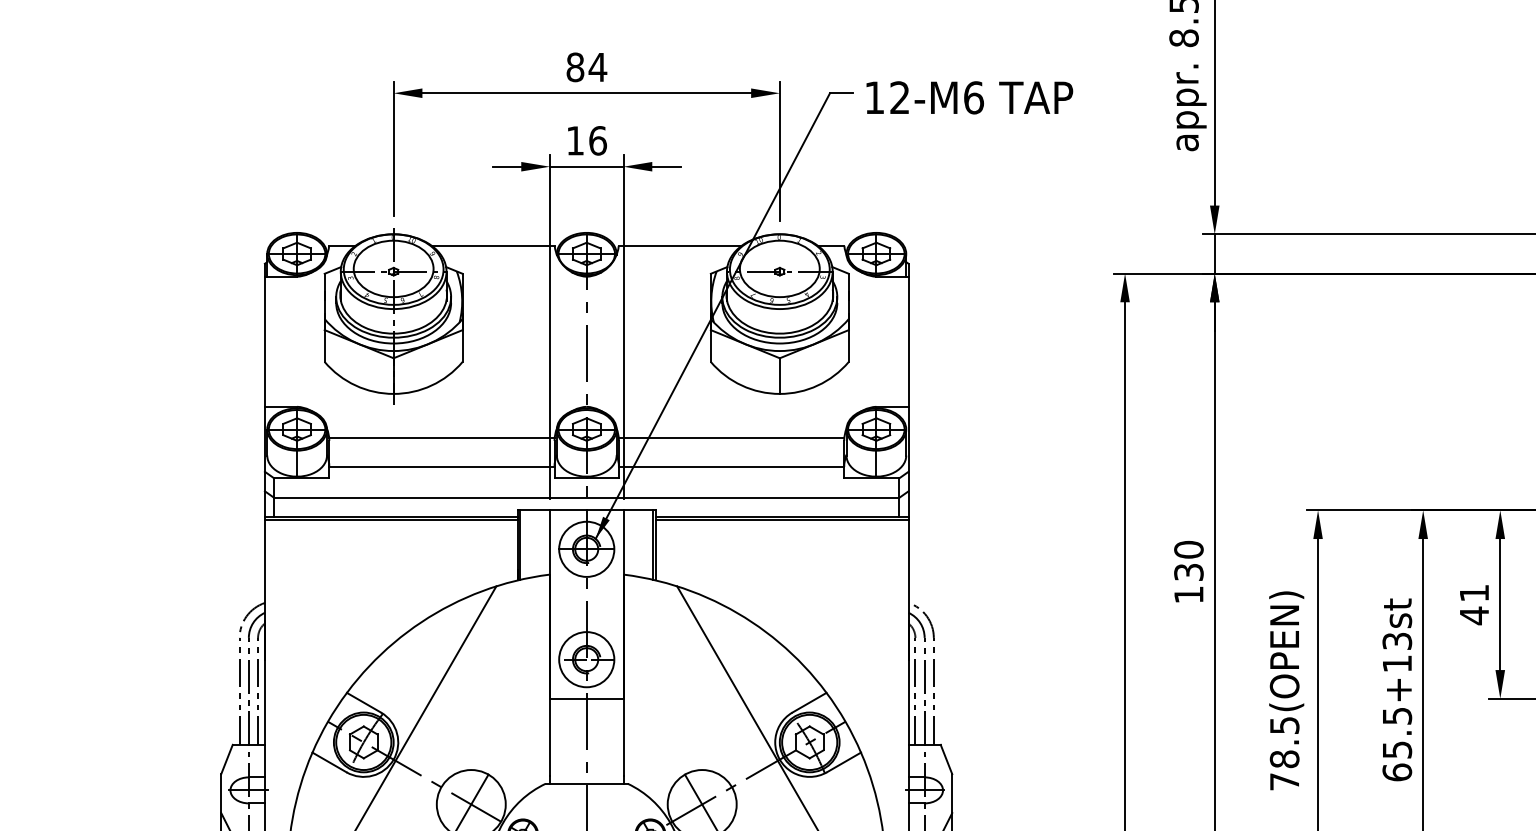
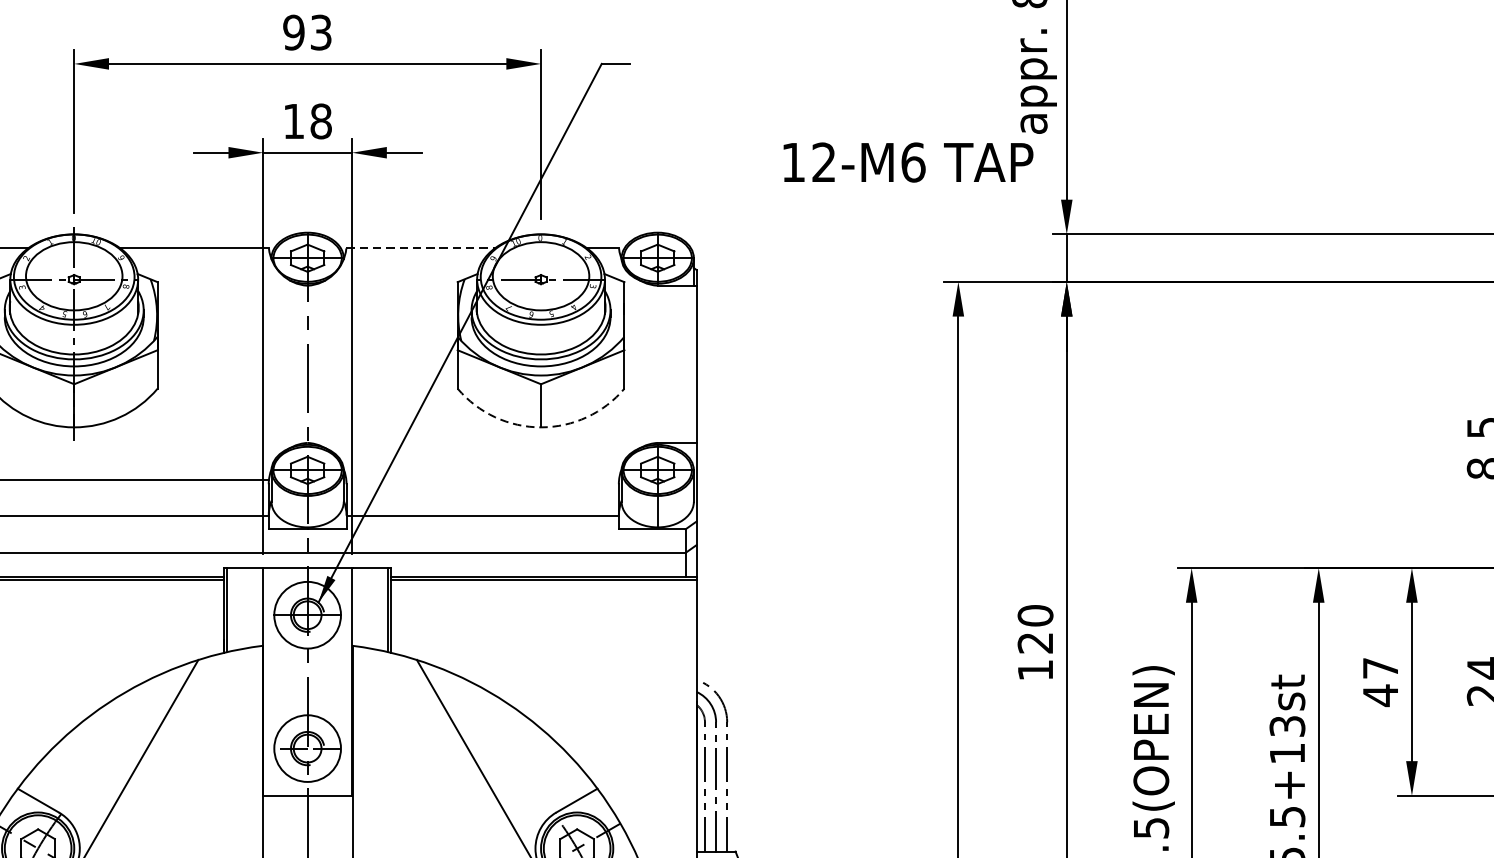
text: (586, 67) -> (307, 32), 84 -> 93
text: (969, 97) -> (908, 162), moved
text: (597, 140) -> (320, 121), 16 -> 18
line: (680, 245) -> (420, 247), solid -> dashed
arc: (779, 393) -> (540, 426), solid -> dashed
line: (731, 437) -> (482, 480), removed
text: (1188, 572) -> (1035, 643), 130 -> 120
text: (1474, 593) -> (1380, 668), 41 -> 47

